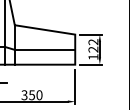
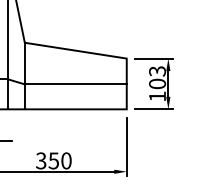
text: (93, 45) -> (157, 76), 122 -> 103

